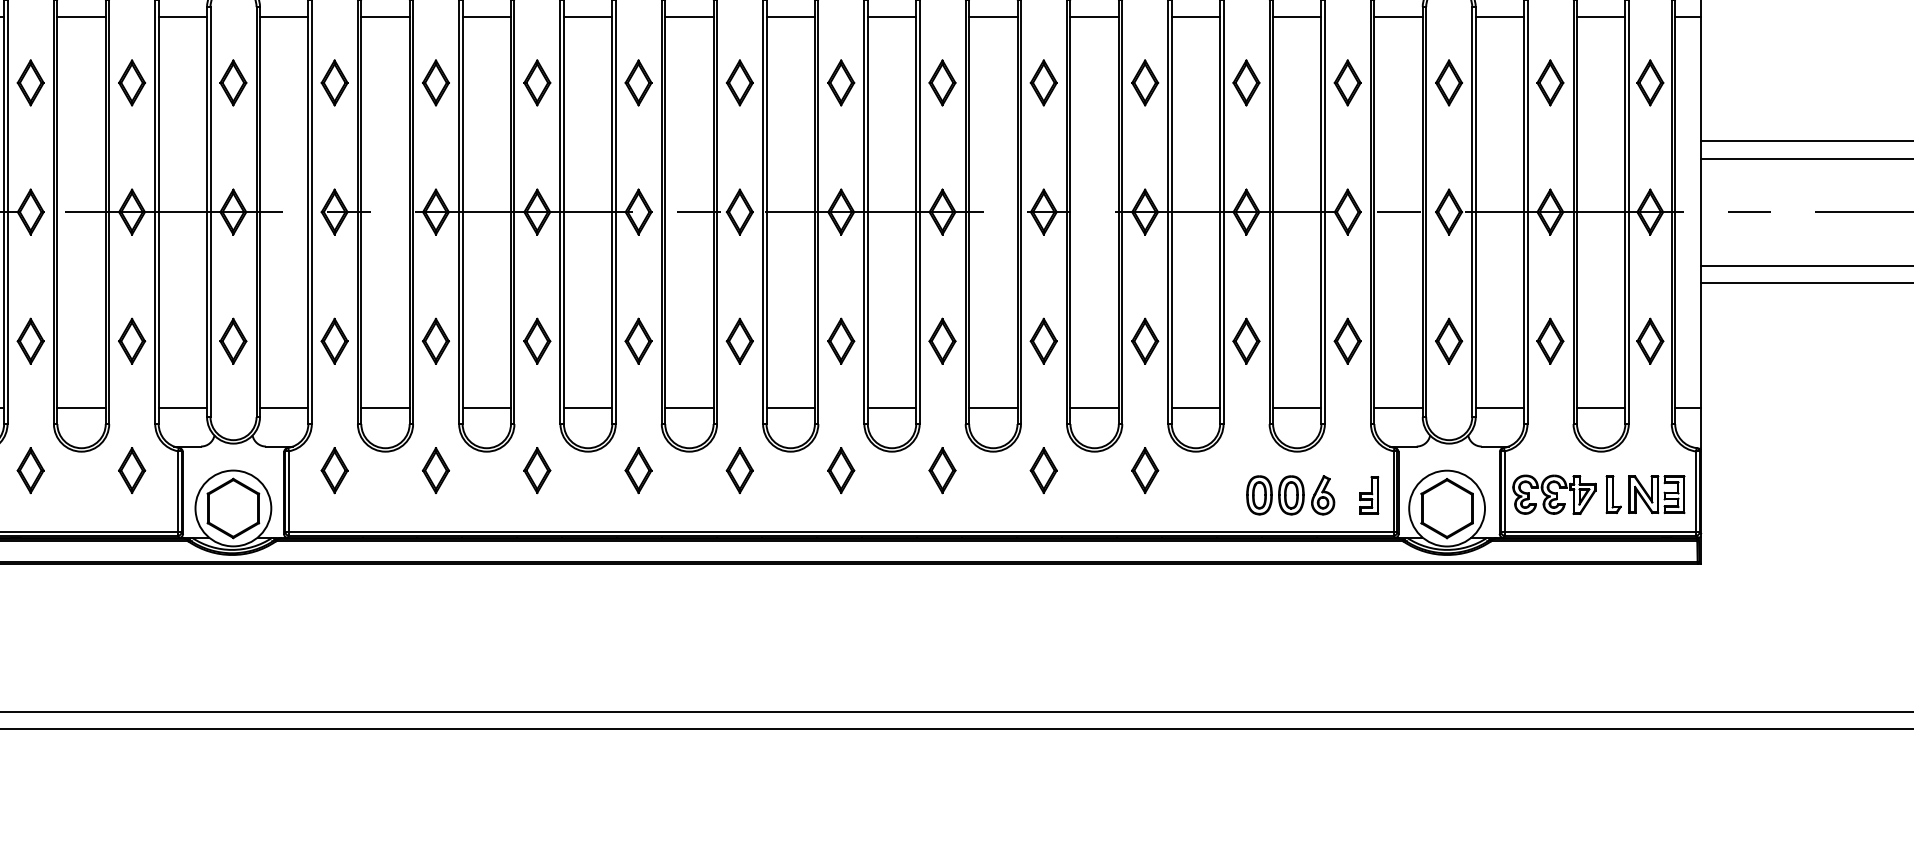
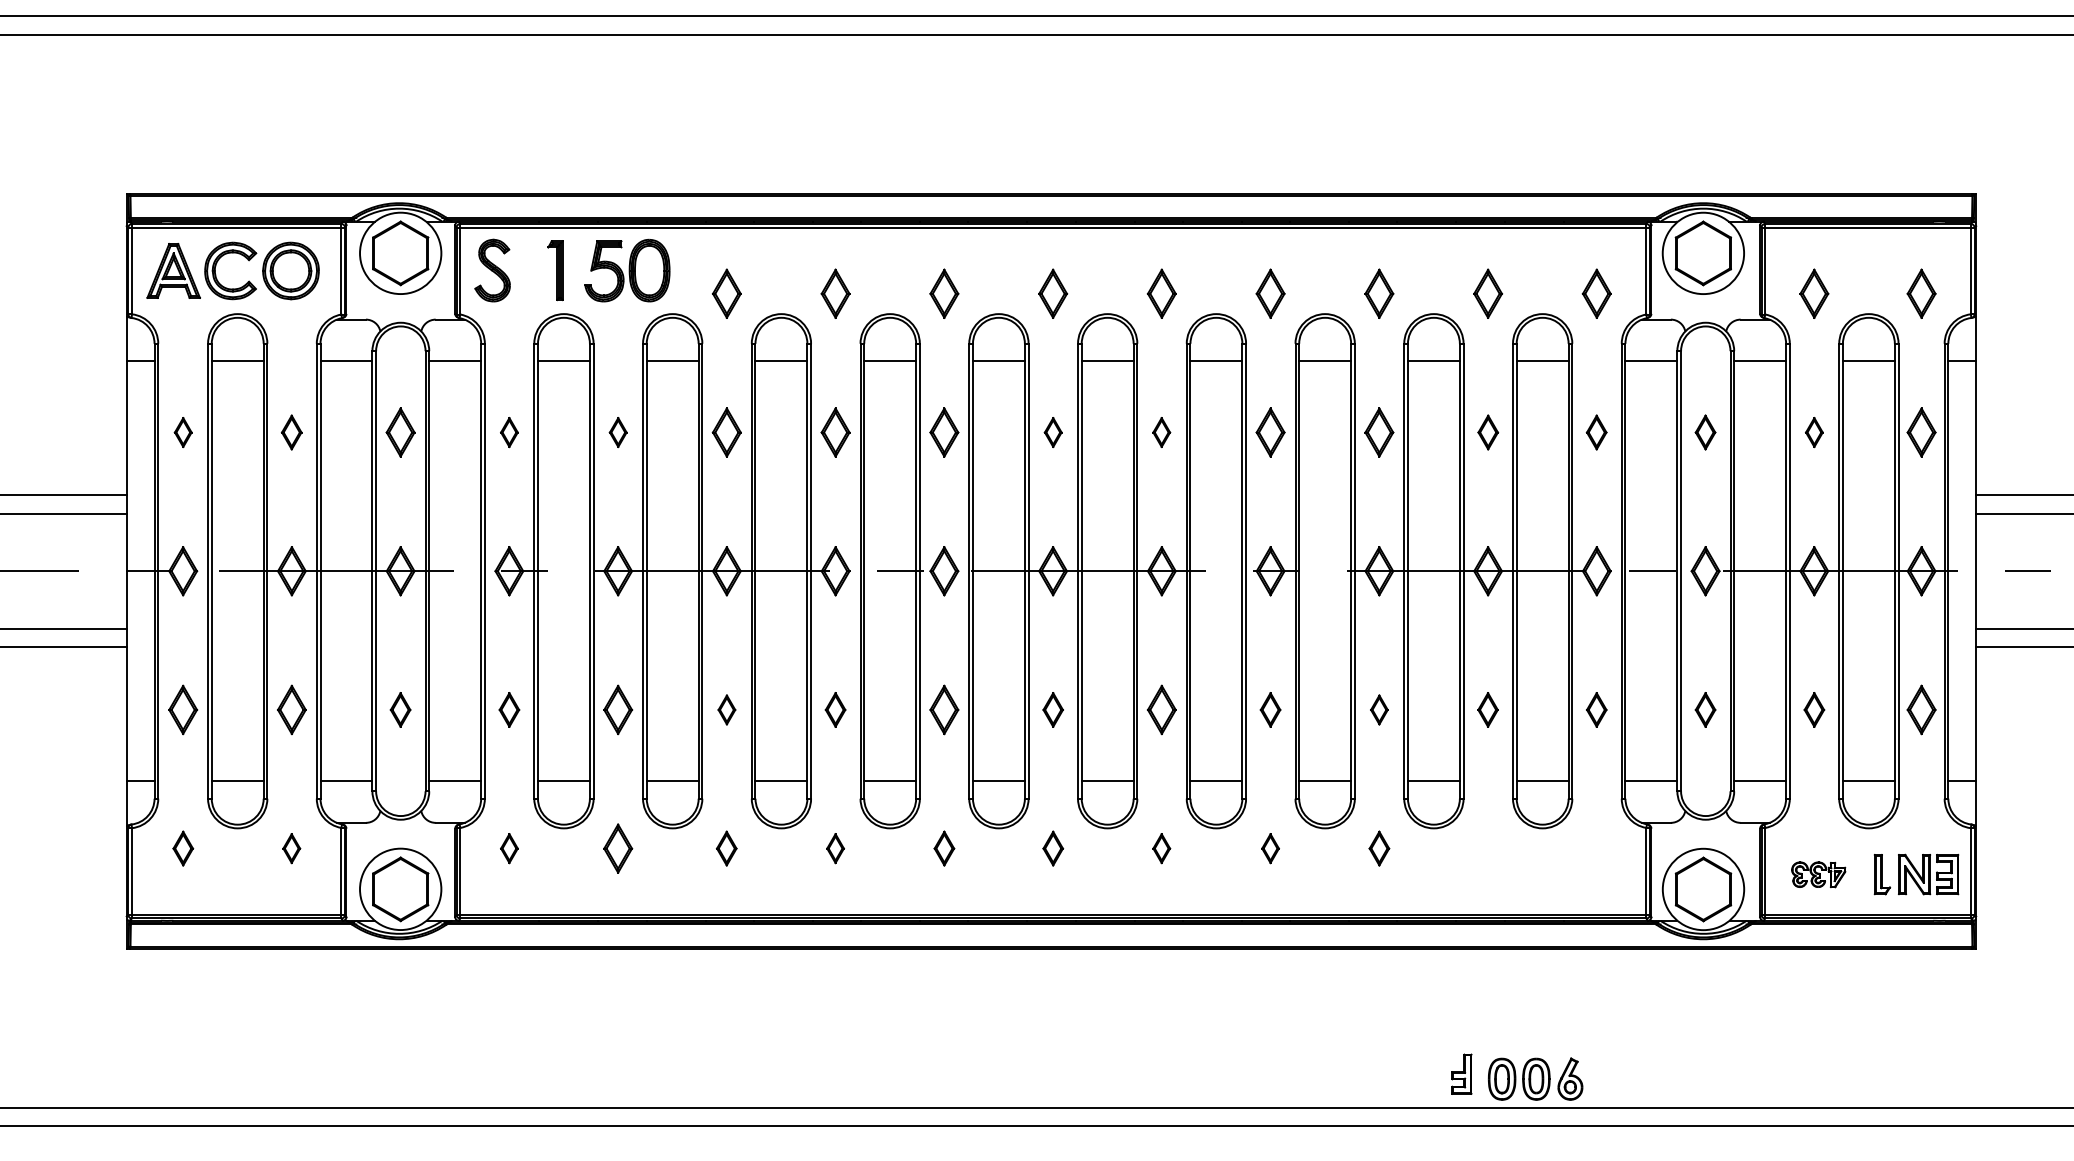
part: (31, 82) -> (183, 432), size x0.6
part: (131, 82) -> (291, 432), size x0.7
part: (334, 82) -> (509, 432), size x0.6
part: (436, 82) -> (618, 432), size x0.6
part: (841, 82) -> (1053, 432), size x0.6
part: (942, 82) -> (1161, 432), size x0.6
part: (1246, 82) -> (1488, 432), size x0.7
part: (1347, 82) -> (1596, 432), size x0.7
part: (1448, 82) -> (1705, 432), size x0.7
part: (1550, 82) -> (1814, 432), size x0.6
part: (233, 340) -> (400, 709), size x0.7
part: (334, 340) -> (509, 709), size x0.7
part: (536, 340) -> (726, 709), size x0.6
part: (638, 340) -> (835, 709), size x0.7
part: (841, 340) -> (1053, 709), size x0.7
part: (1043, 340) -> (1270, 709), size x0.7
part: (1145, 340) -> (1379, 709), size x0.6
part: (1245, 340) -> (1487, 709), size x0.7
part: (1347, 340) -> (1596, 709), size x0.7
part: (1448, 340) -> (1705, 709), size x0.7
part: (1550, 340) -> (1814, 709), size x0.7
part: (31, 470) -> (183, 848), size x0.7
part: (131, 470) -> (291, 848), size x0.6
part: (334, 470) -> (509, 848), size x0.6
part: (536, 470) -> (726, 848), size x0.7
part: (638, 470) -> (835, 848), size x0.6
part: (740, 470) -> (944, 848), size x0.7
part: (841, 470) -> (1053, 848), size x0.7
part: (942, 470) -> (1161, 848), size x0.6
part: (1043, 470) -> (1270, 848), size x0.6
part: (1145, 470) -> (1379, 848), size x0.7
part: (1290, 494) -> (1535, 1078), moved
part: (1368, 494) -> (1461, 1073), moved
part: (1554, 494) -> (1818, 874), size x0.6

